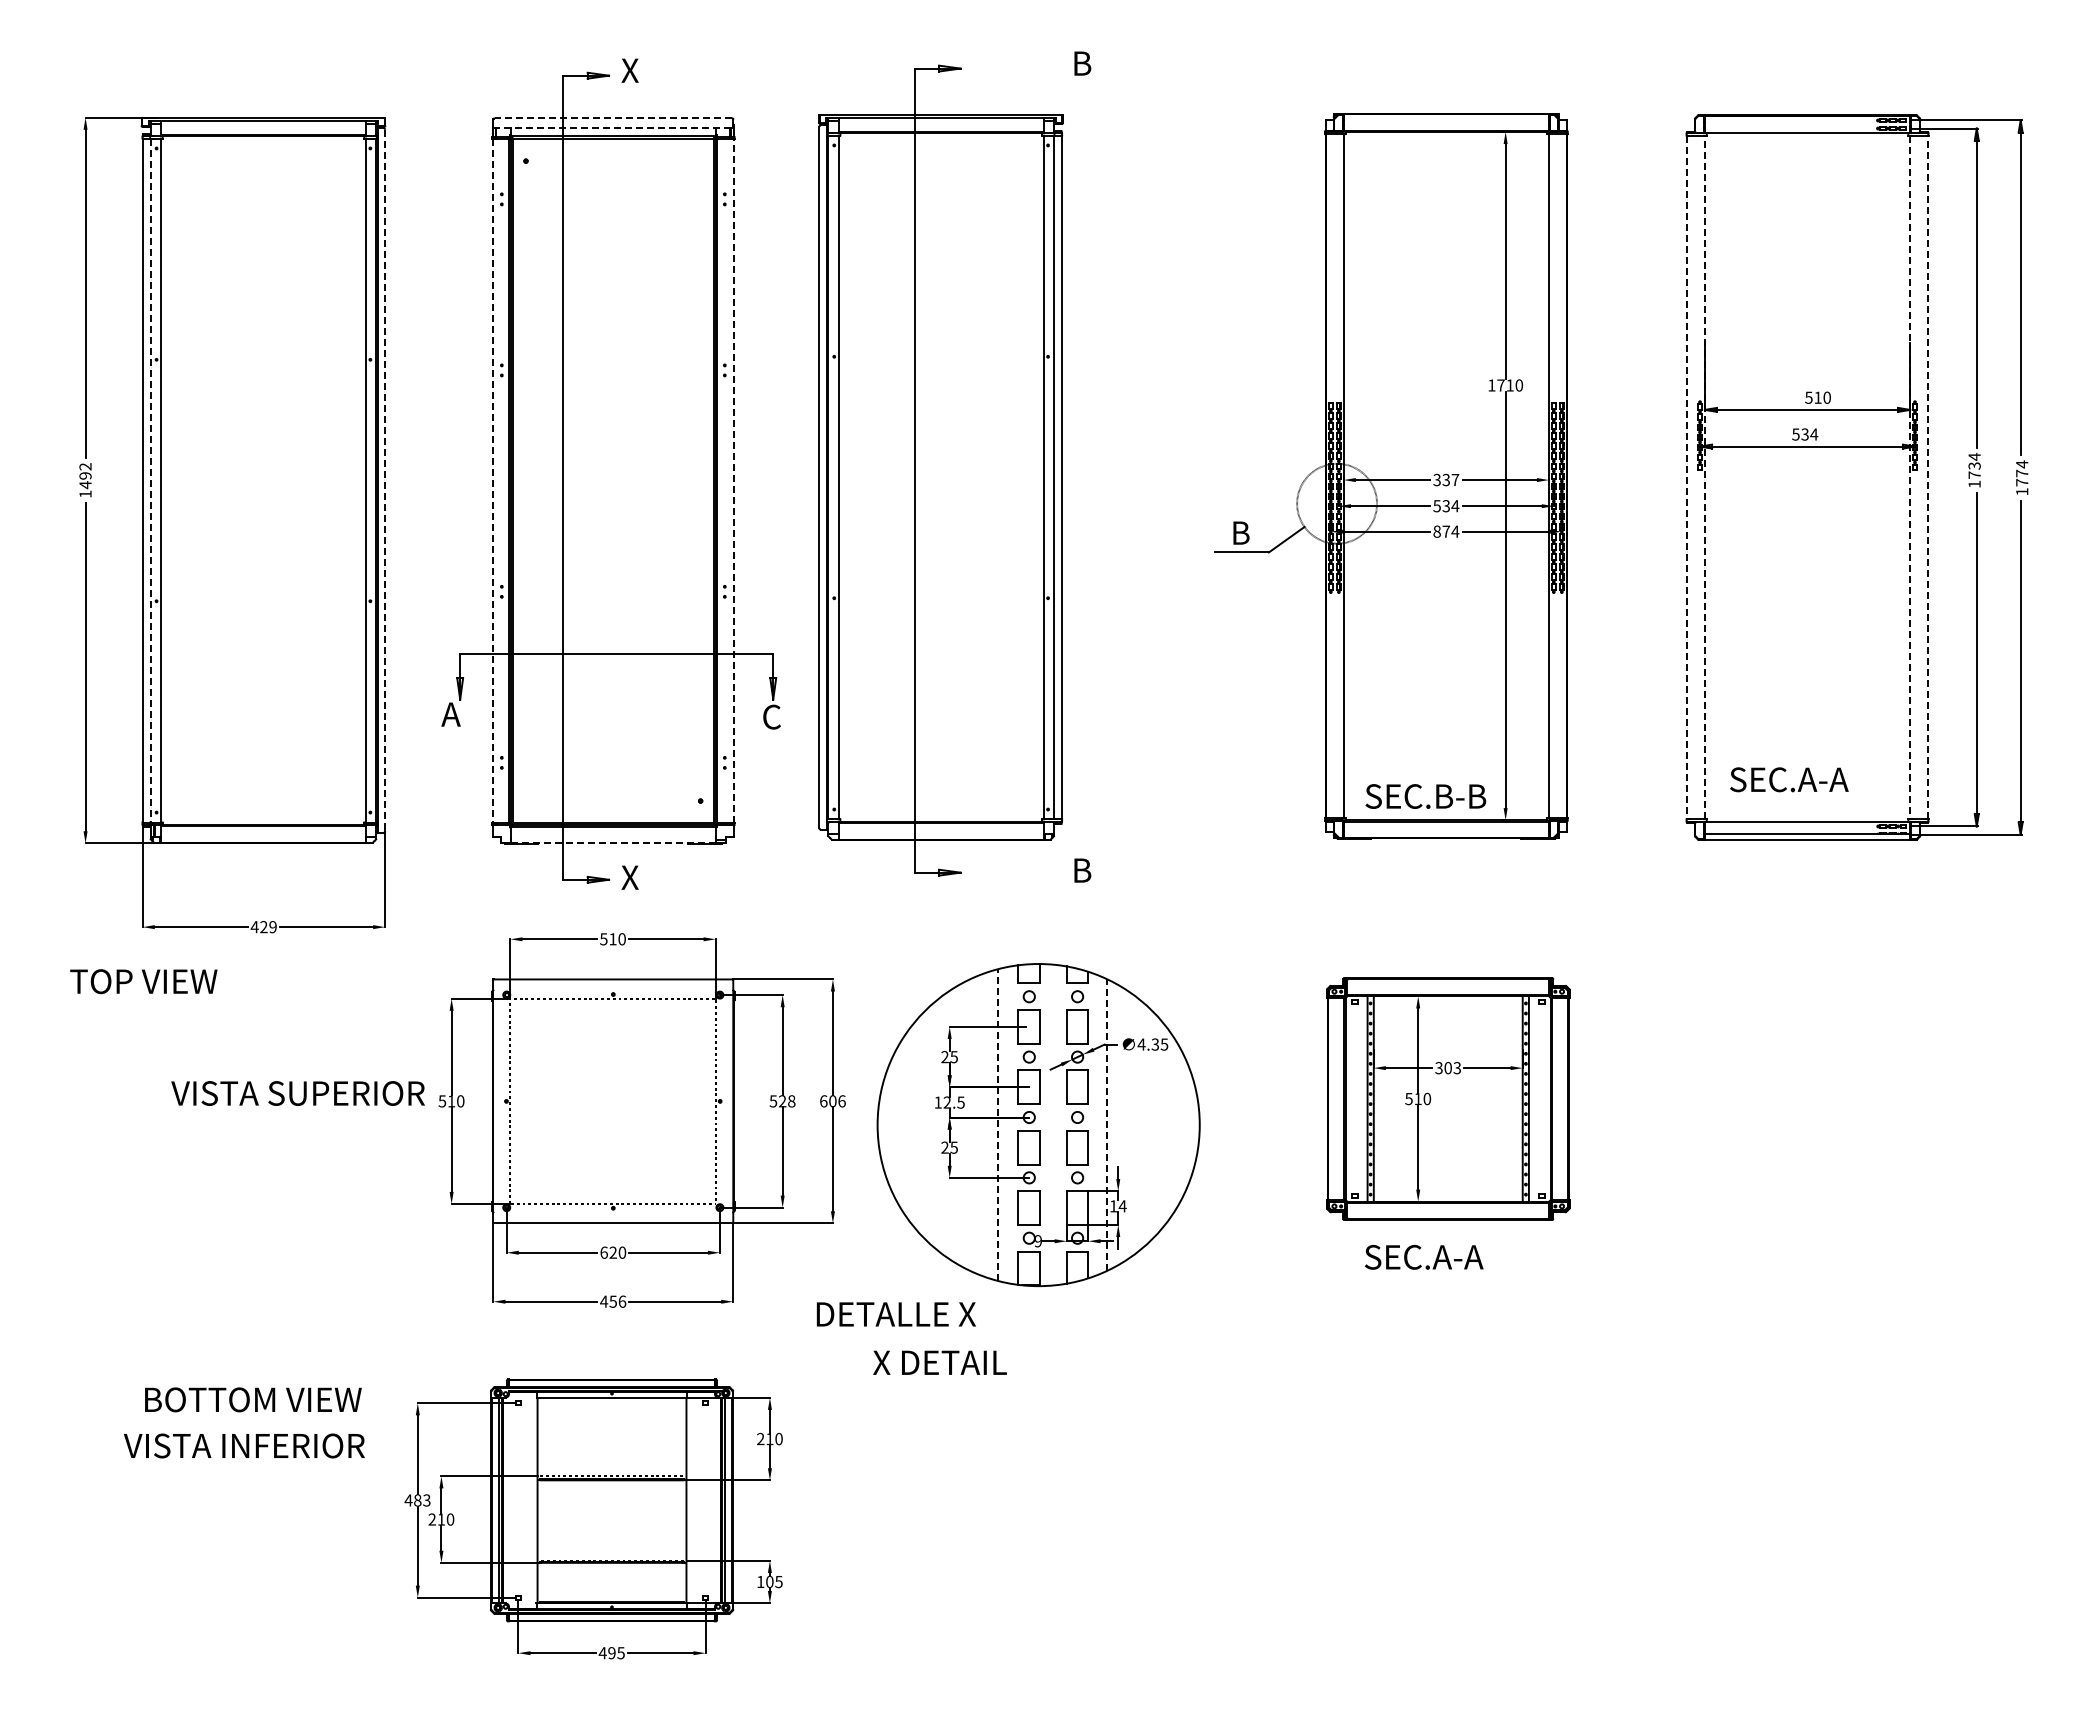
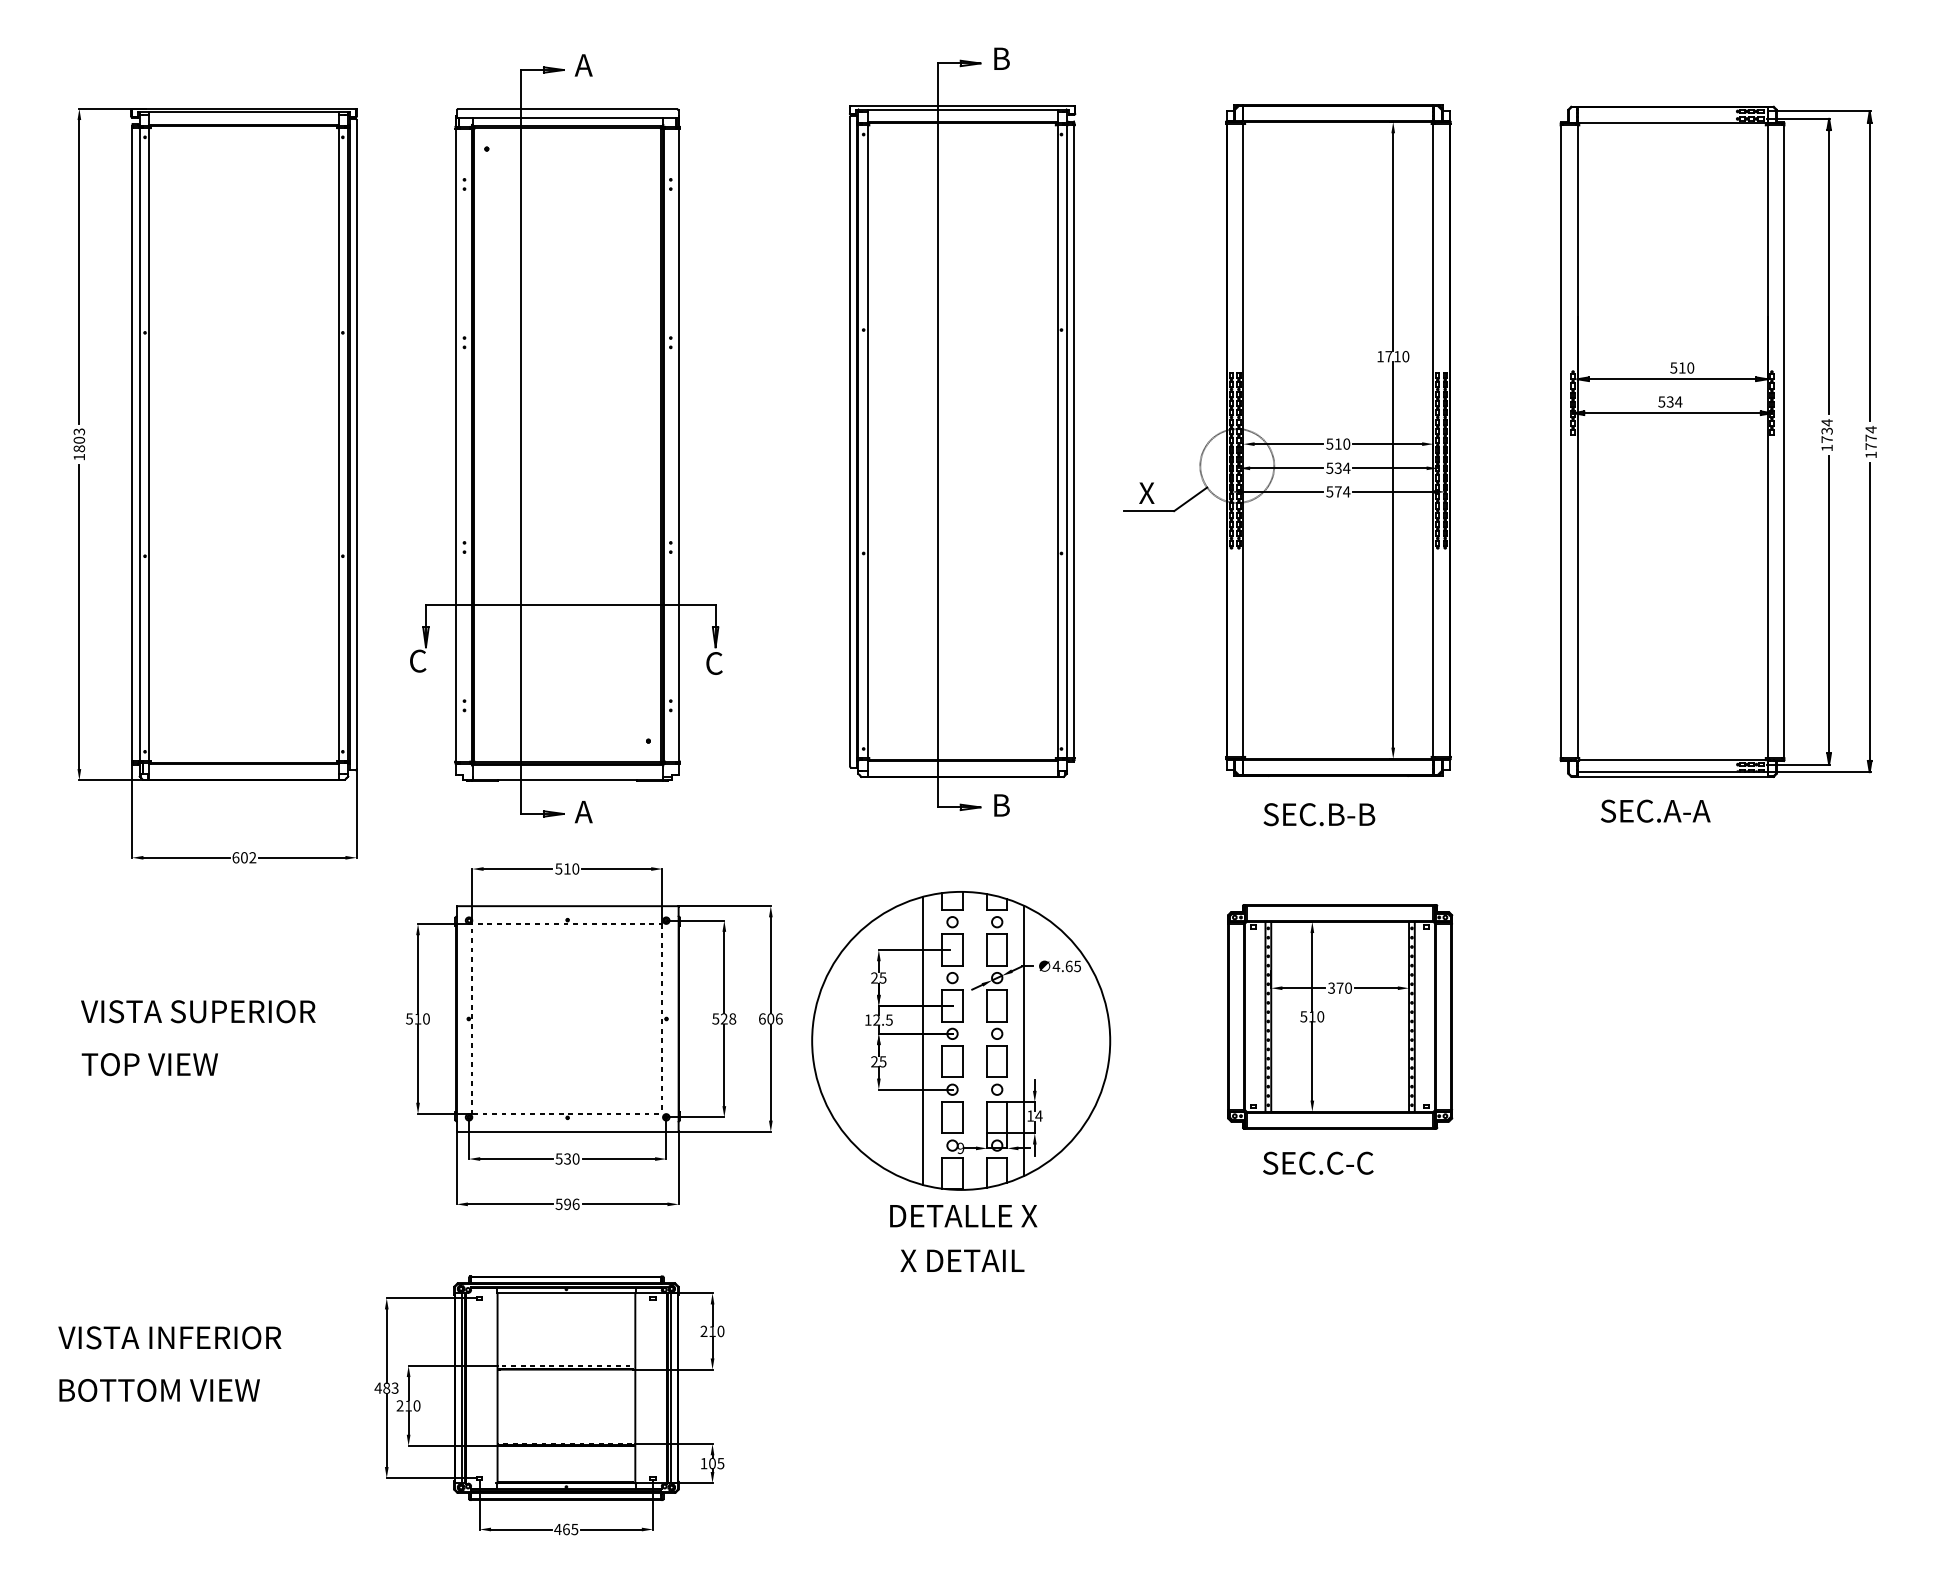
text: (630, 70) -> (583, 65), X -> A
line: (613, 118) -> (567, 109), dashed -> solid
line: (613, 127) -> (567, 117), dashed -> solid
part: (940, 470) -> (961, 435), moved
text: (85, 476) -> (79, 440), 1492 -> 1803
line: (1686, 477) -> (1560, 441), dashed -> solid
line: (1704, 477) -> (1577, 441), dashed -> solid
line: (1910, 477) -> (1767, 441), dashed -> solid
line: (1928, 477) -> (1784, 441), dashed -> solid
text: (1446, 479) -> (1338, 443), 337 -> 510
line: (150, 480) -> (139, 444), dashed -> solid
line: (385, 480) -> (356, 444), dashed -> solid
line: (492, 481) -> (455, 445), dashed -> solid
line: (734, 481) -> (679, 445), dashed -> solid
text: (1436, 531) -> (1329, 491), 874 -> 574
text: (1240, 532) -> (1147, 492), B -> X
text: (450, 714) -> (417, 661), A -> C
text: (1789, 779) -> (1655, 810), moved
text: (1425, 796) -> (1319, 814), moved
line: (613, 843) -> (567, 780), dashed -> solid
text: (630, 877) -> (583, 811), X -> A
text: (263, 927) -> (243, 858), 429 -> 602
text: (143, 981) -> (149, 1064), moved
text: (1155, 1044) -> (1069, 966), 4.35 -> 4.65
text: (1452, 1068) -> (1344, 988), 303 -> 370
text: (297, 1093) -> (197, 1011), moved
line: (1106, 1124) -> (1023, 1040), dashed -> solid
line: (997, 1125) -> (923, 1041), dashed -> solid
text: (608, 1252) -> (563, 1158), 620 -> 530
text: (1458, 1256) -> (1349, 1162), SEC.A-A -> SEC.C-C
text: (608, 1301) -> (563, 1204), 456 -> 596
text: (895, 1314) -> (962, 1216), moved
text: (939, 1362) -> (961, 1260), moved
text: (253, 1399) -> (159, 1390), moved
text: (244, 1445) -> (169, 1337), moved
text: (611, 1653) -> (565, 1529), 495 -> 465

